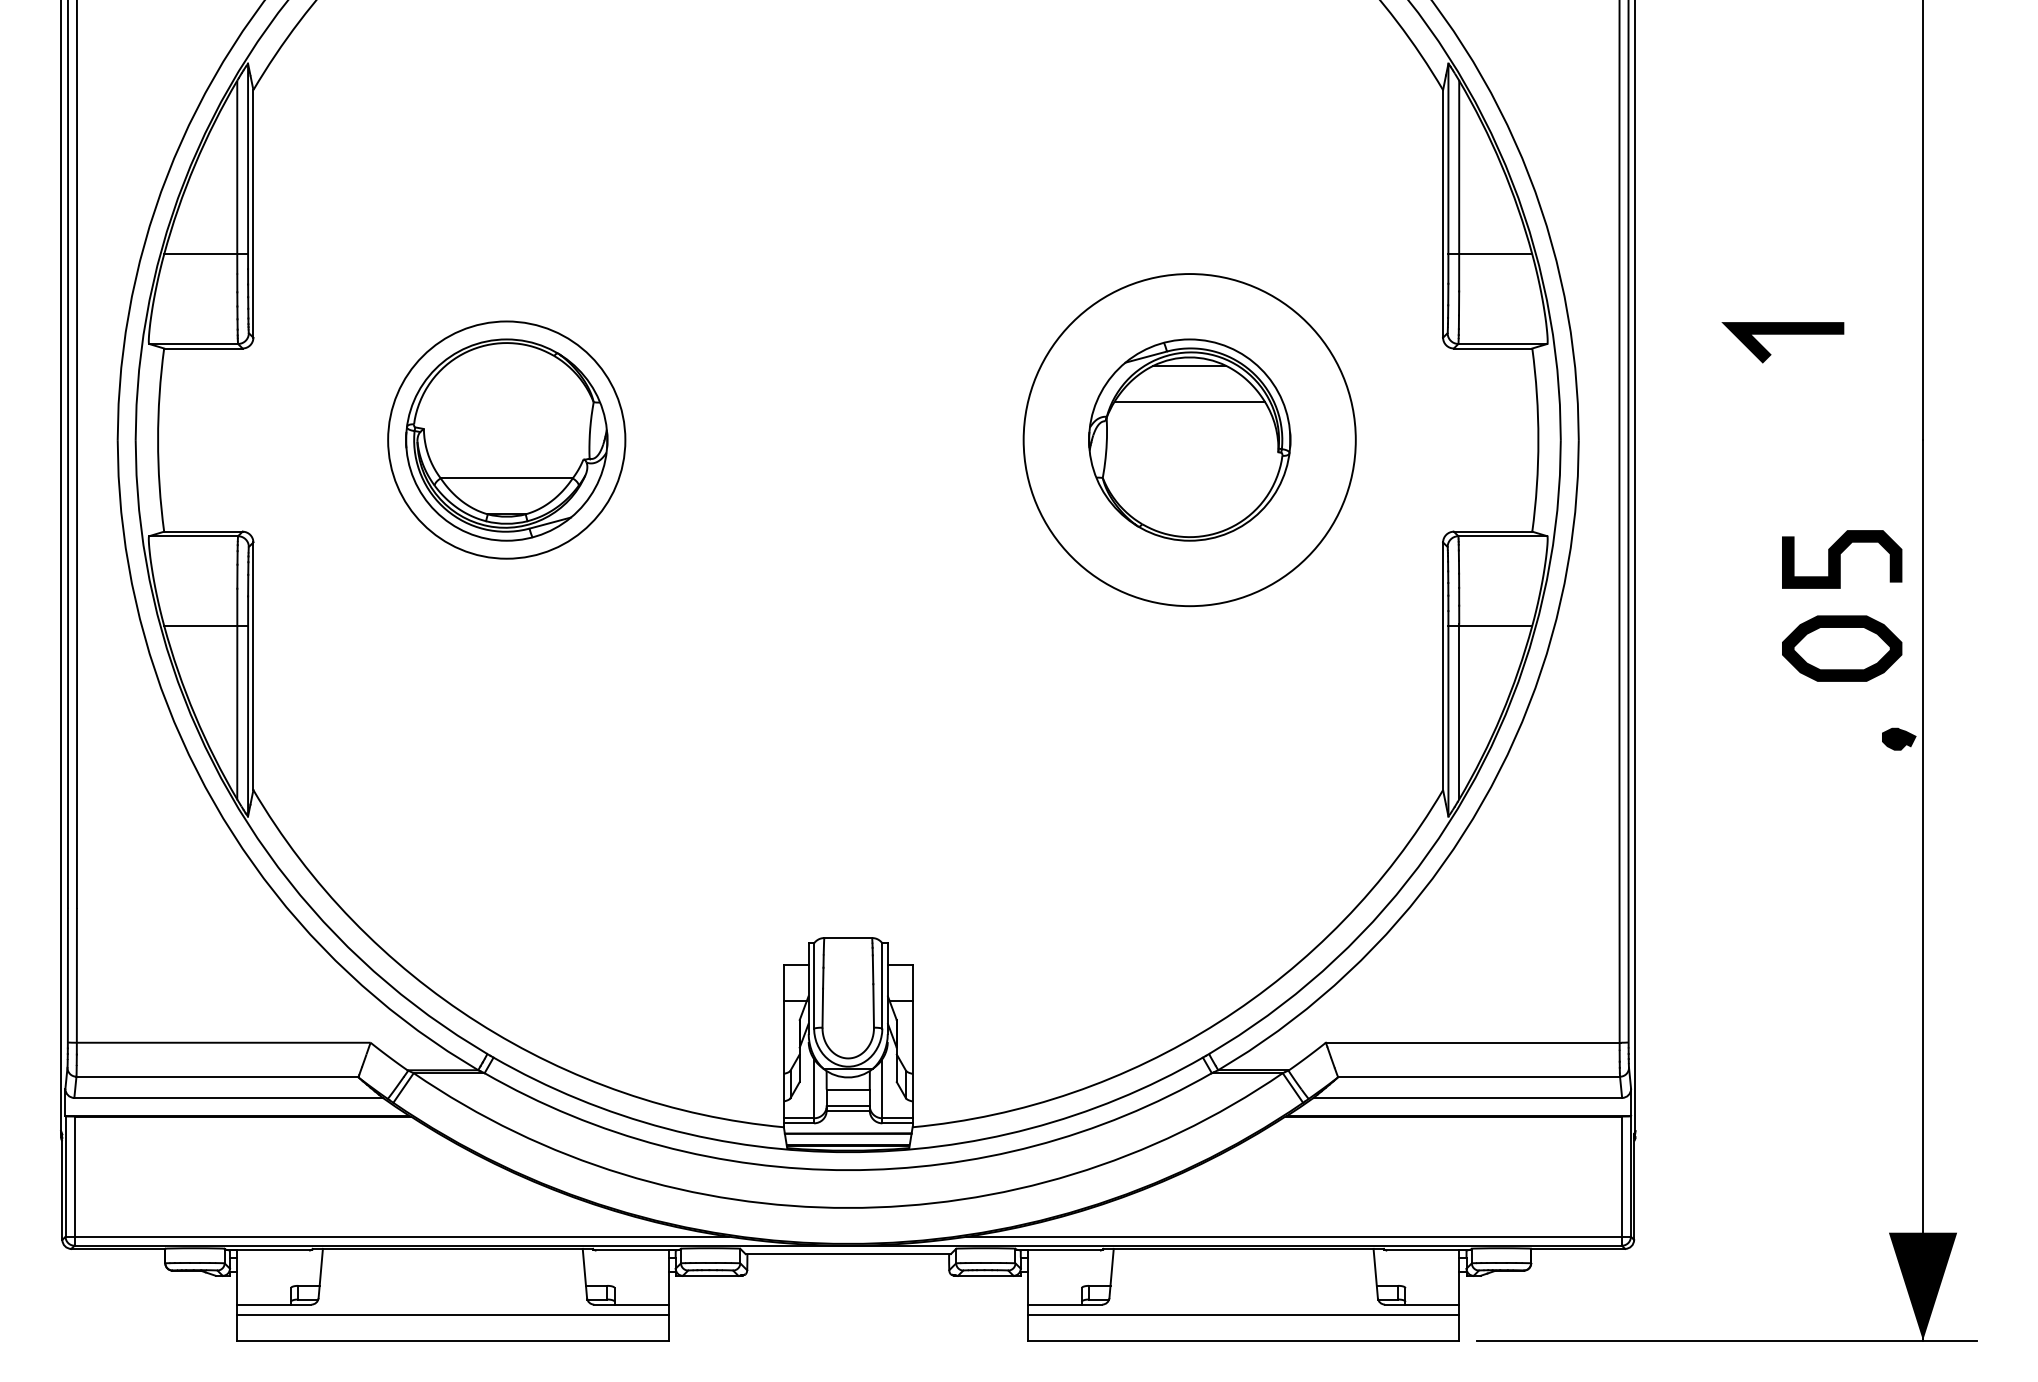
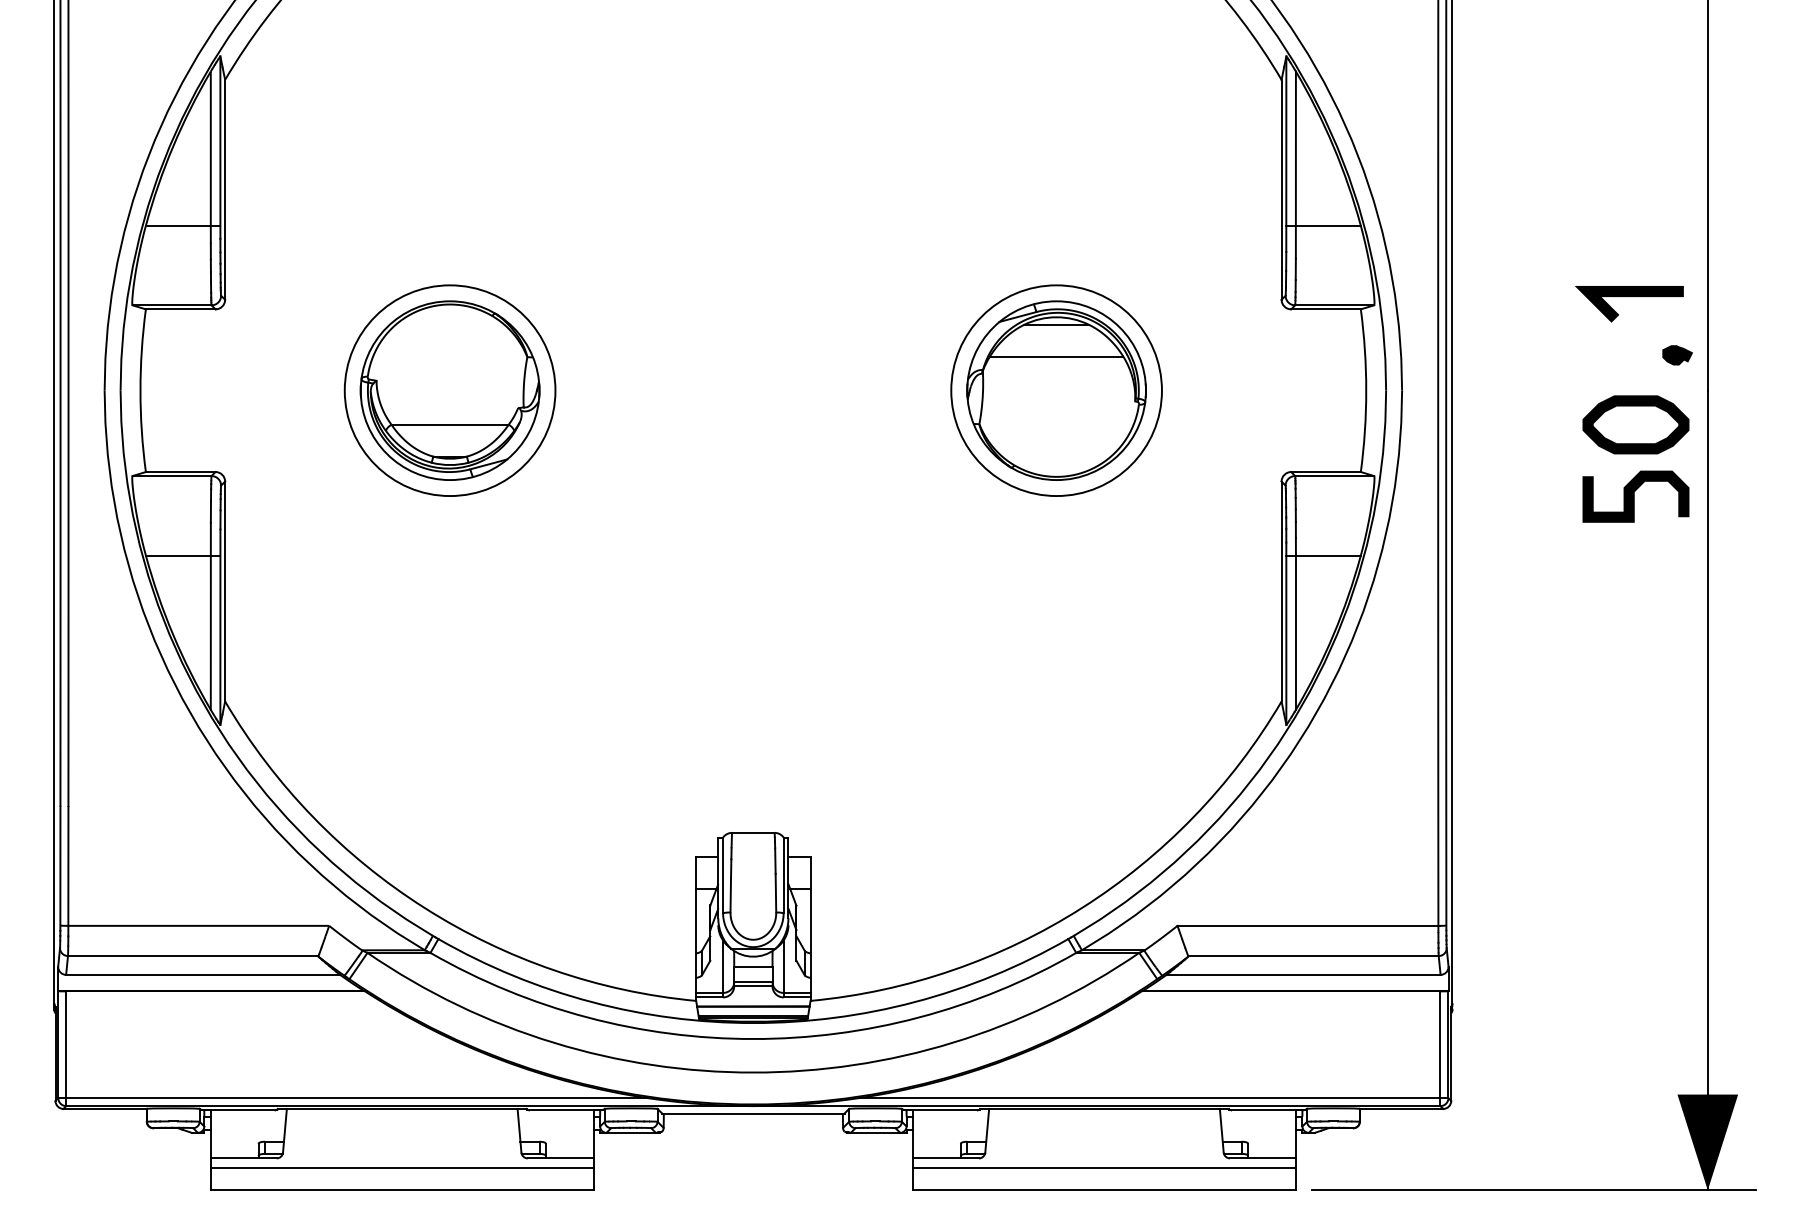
line: (1783, 334) -> (1629, 296), moved
circle: (1189, 439) -> (1056, 390), size x0.71
part: (1841, 648) -> (1635, 424), moved
part: (1899, 739) -> (1677, 355), moved

